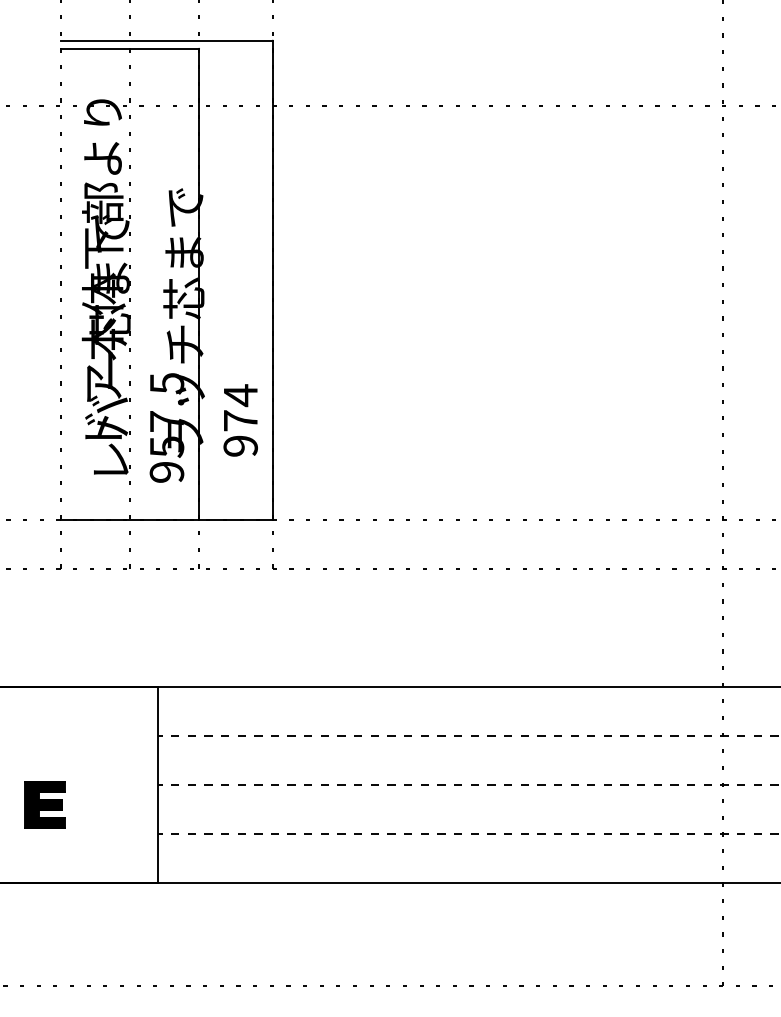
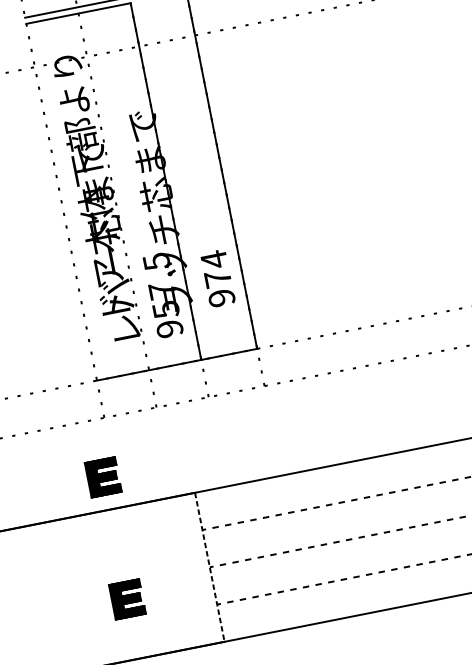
part: (44, 643) -> (102, 477), added
line: (157, 785) -> (209, 567), solid -> dashed

